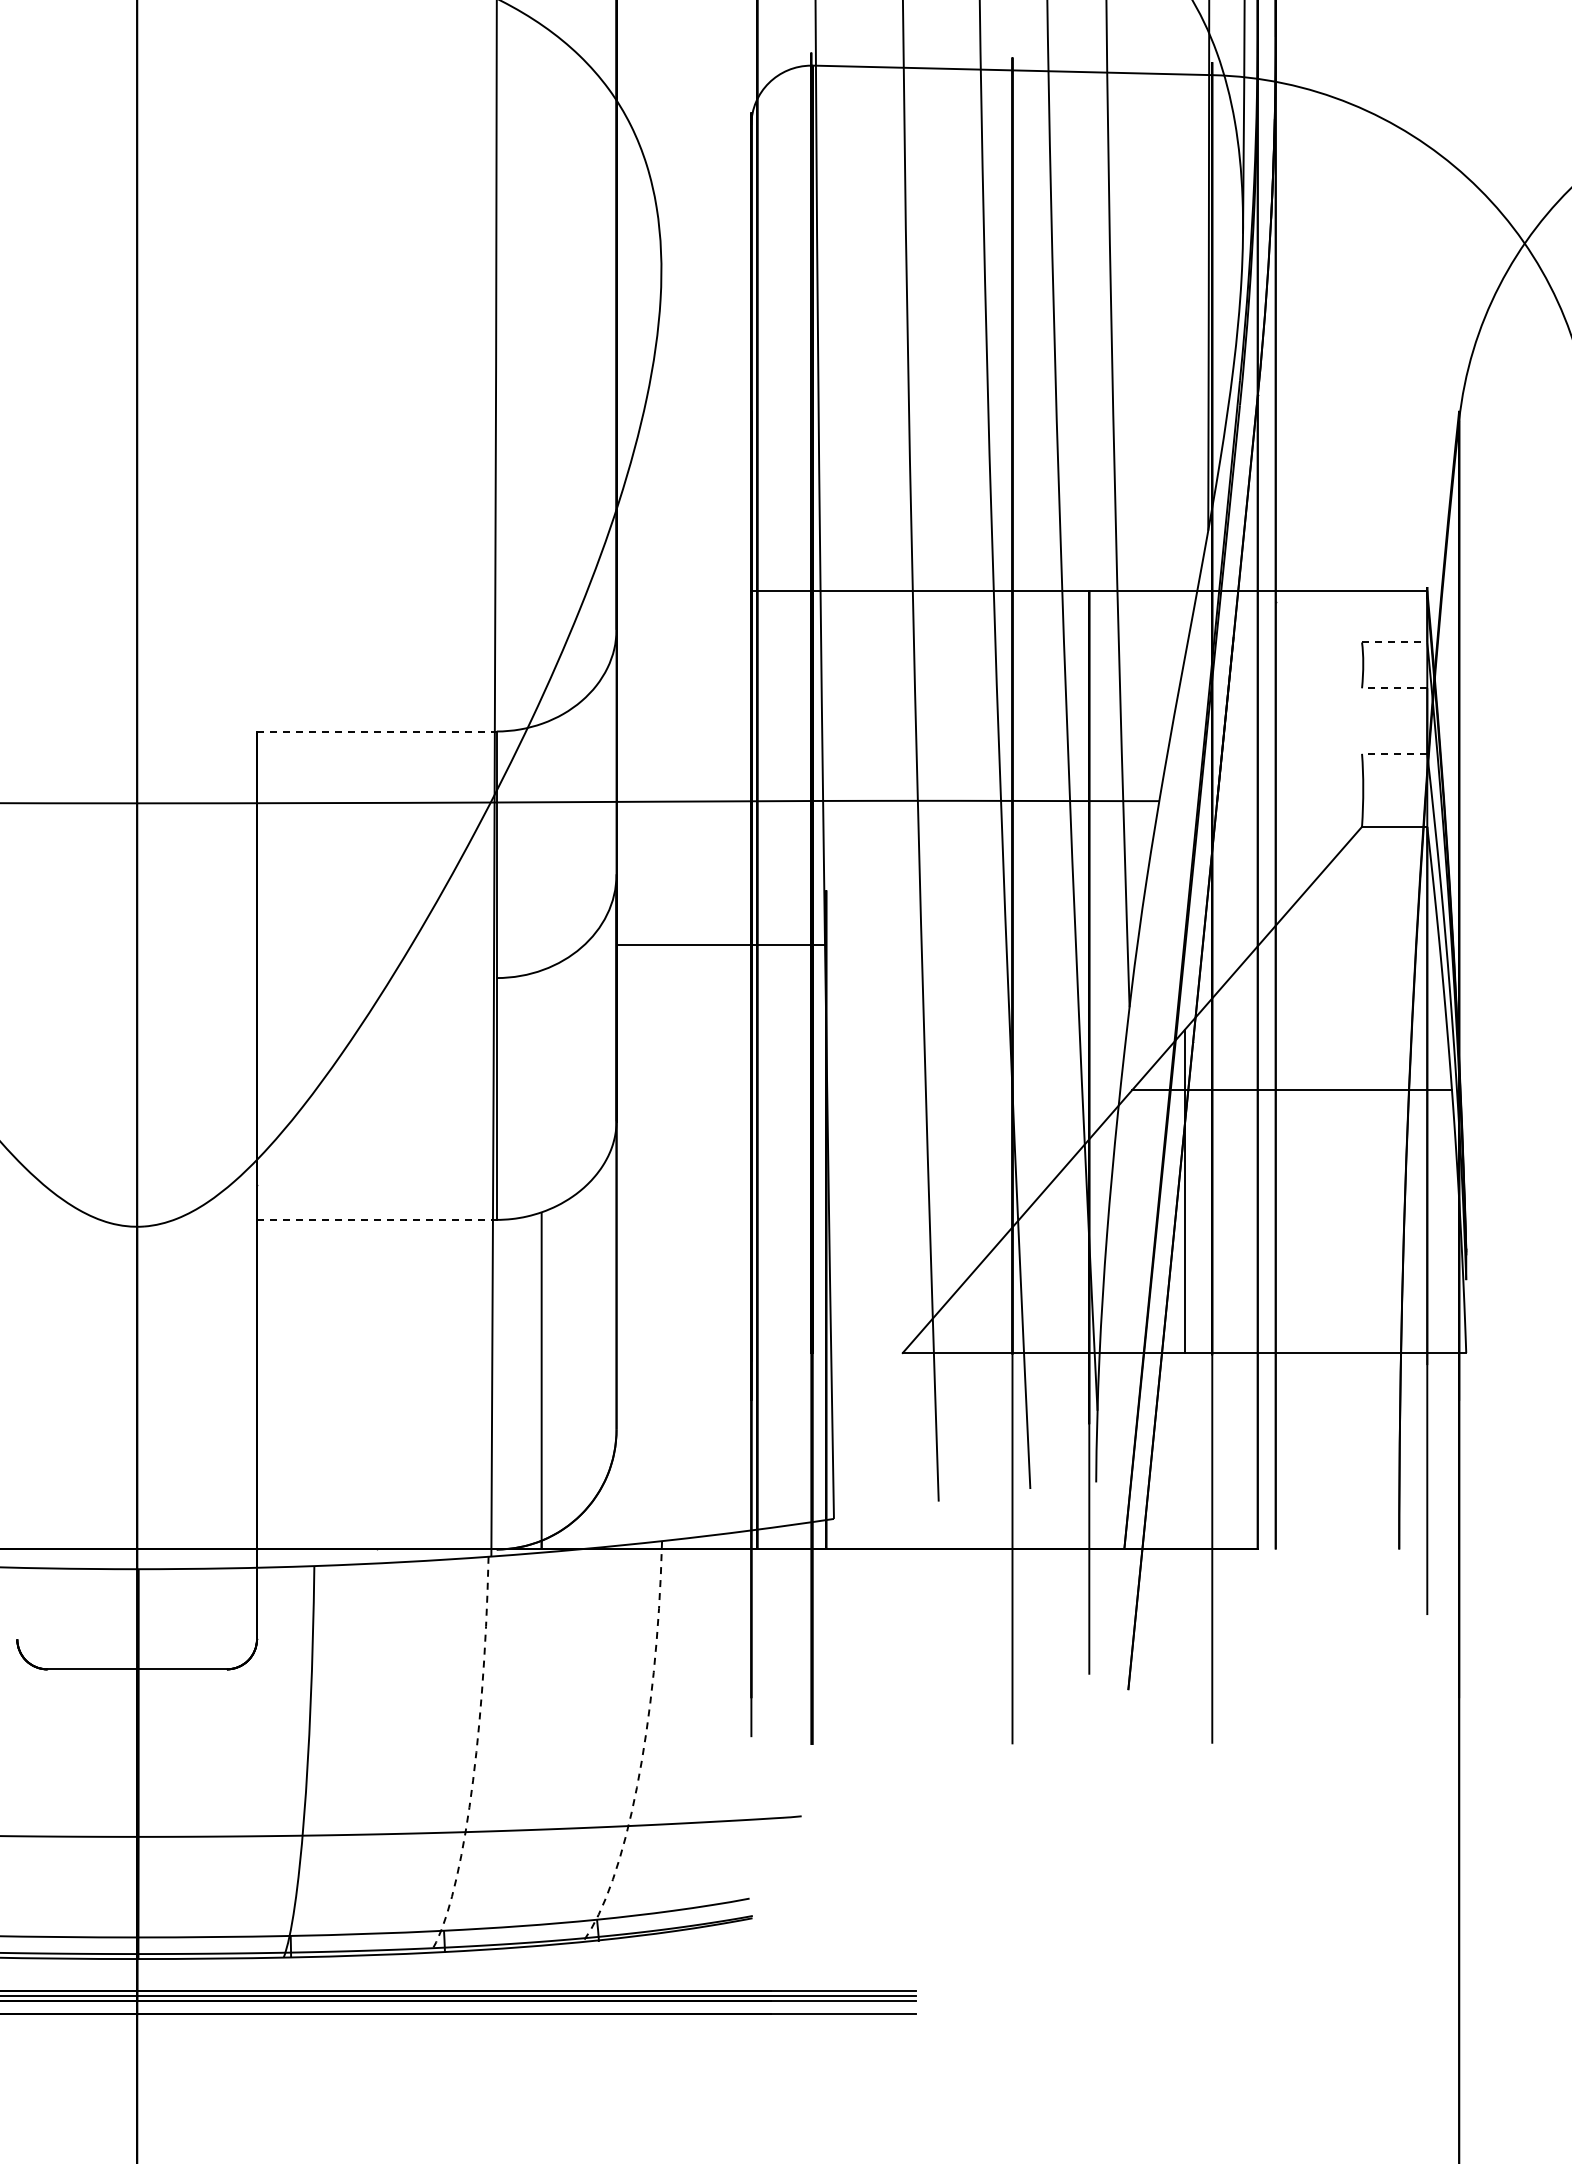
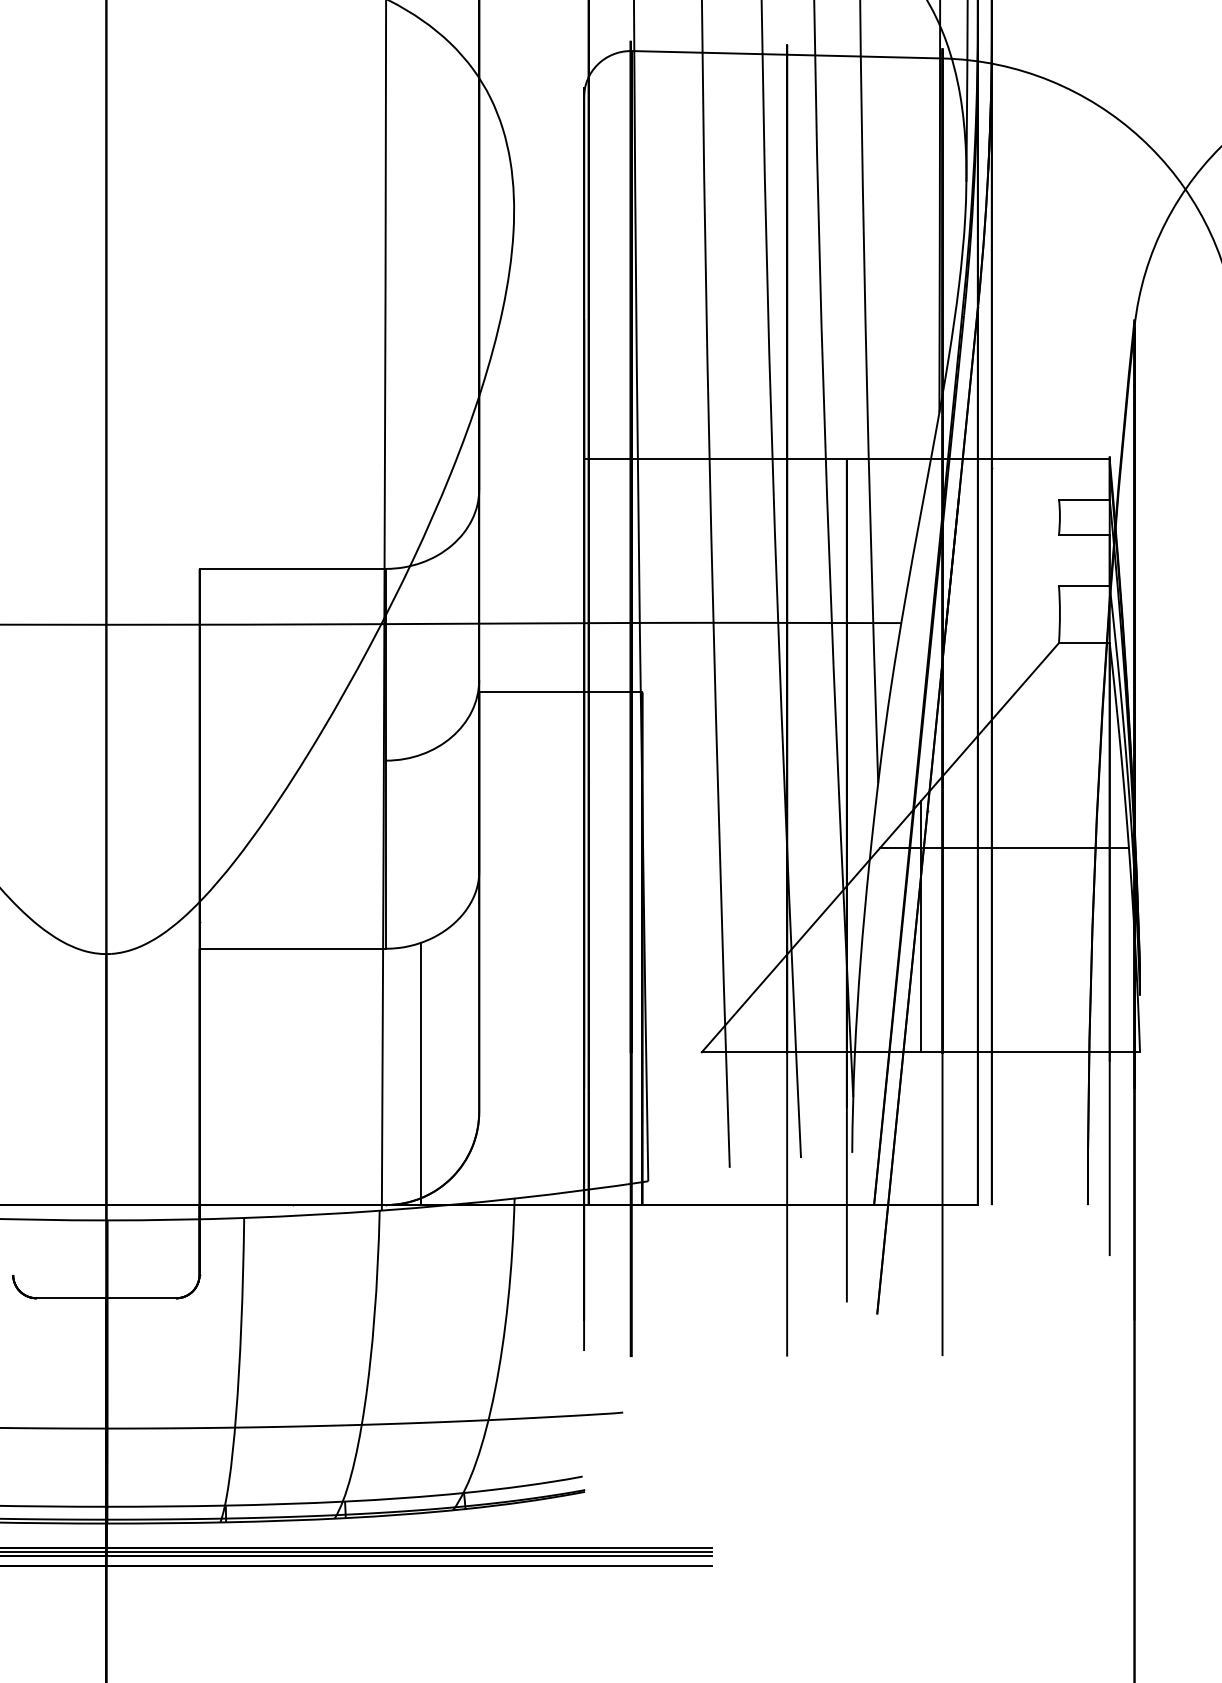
line: (1394, 642) -> (1084, 499), dashed -> solid
line: (1394, 688) -> (1084, 535), dashed -> solid
line: (376, 731) -> (292, 568), dashed -> solid
line: (1394, 753) -> (1084, 586), dashed -> solid
line: (721, 945) -> (560, 692), moved
line: (376, 1219) -> (292, 948), dashed -> solid
arc: (643, 1749) -> (500, 1360), dashed -> solid
arc: (475, 1761) -> (369, 1369), dashed -> solid

